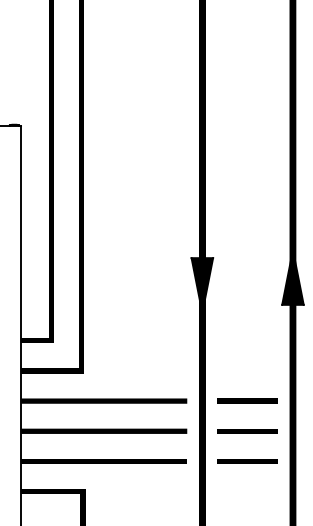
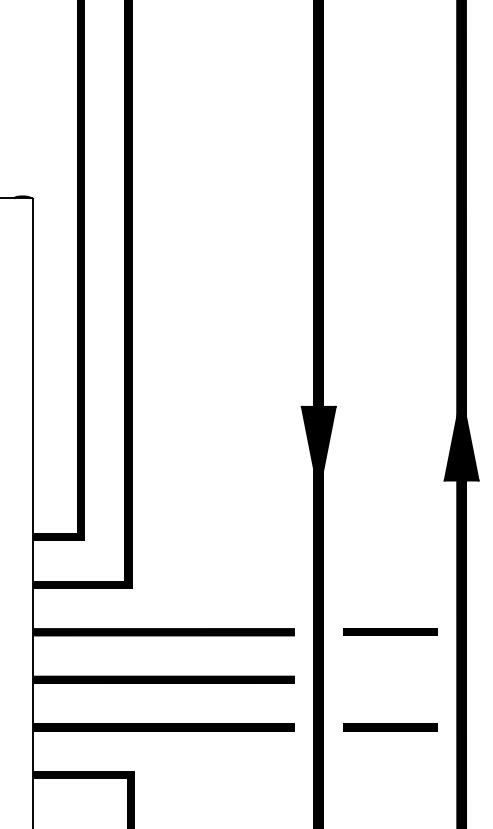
line: (247, 431) -> (389, 680), removed

